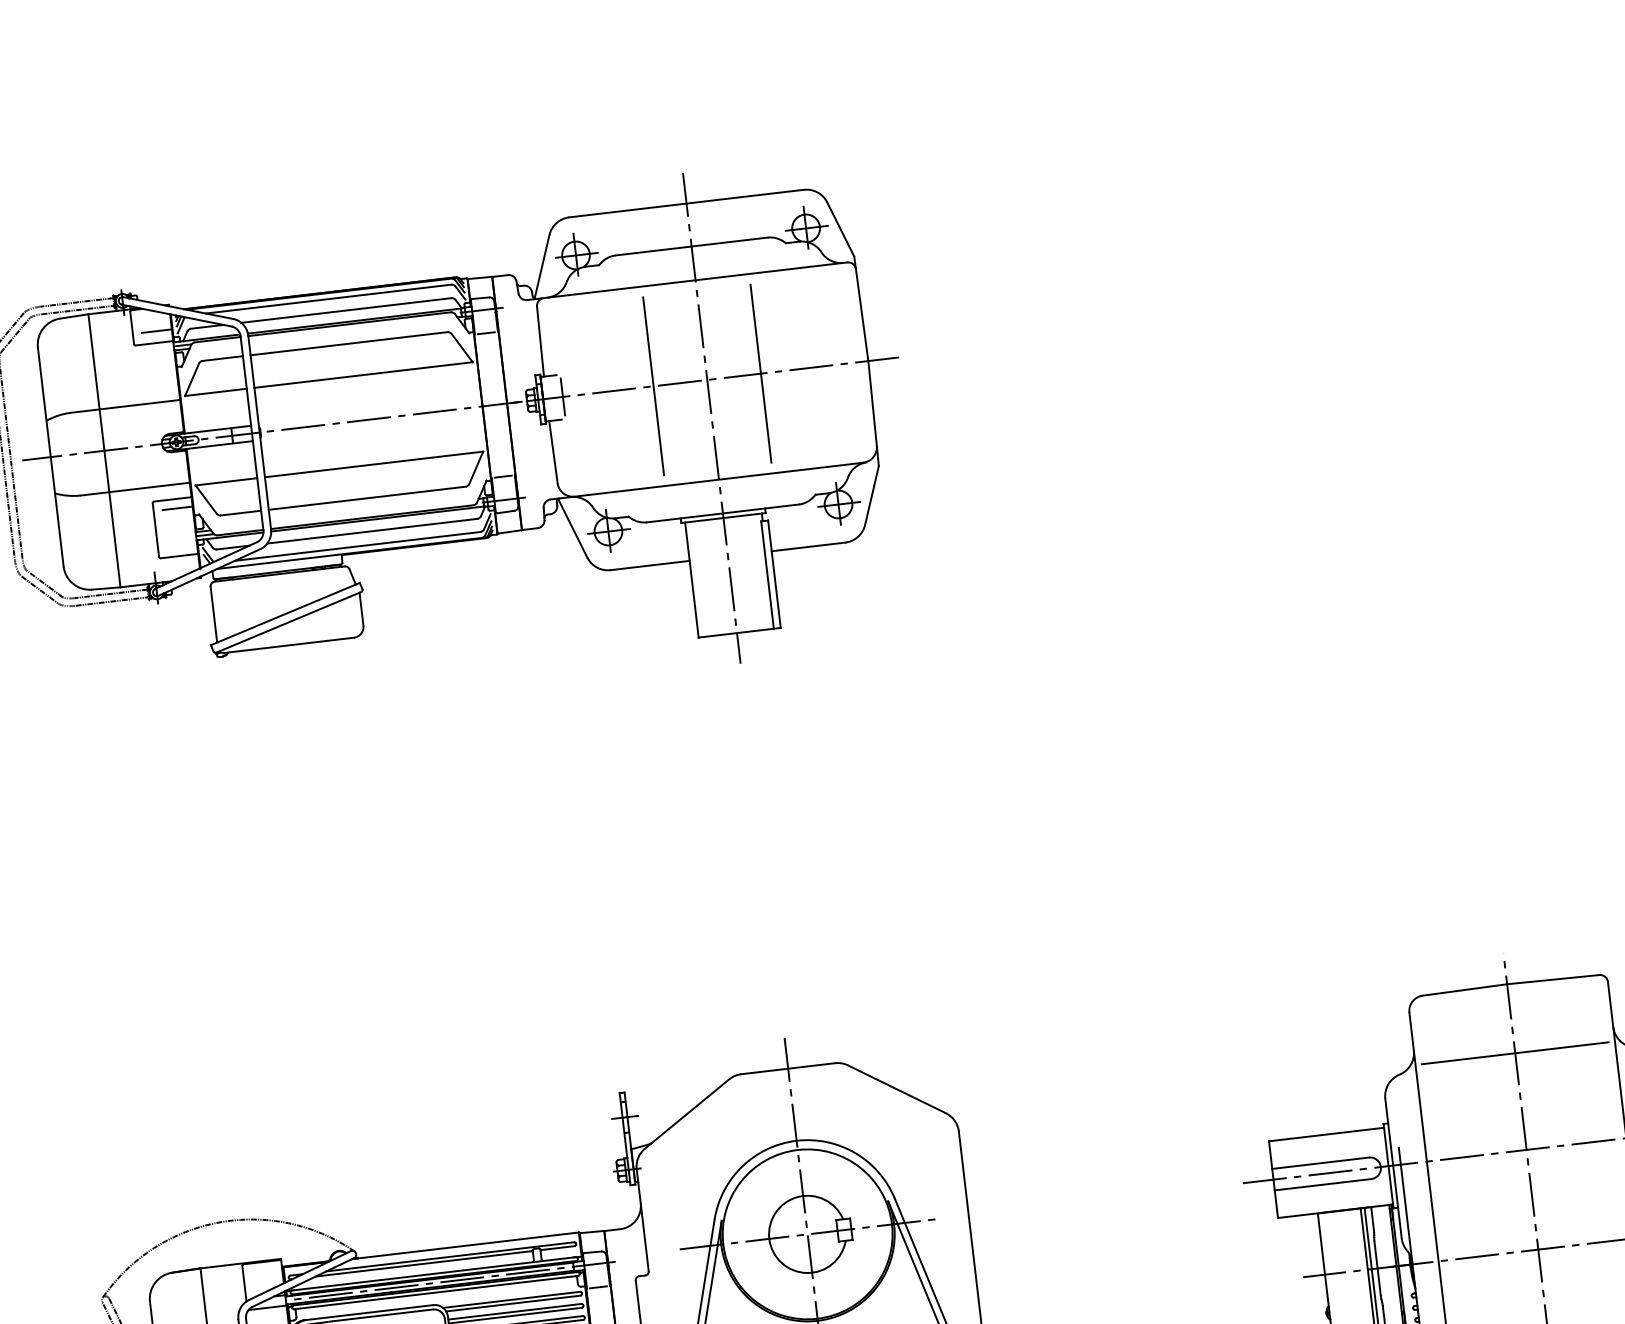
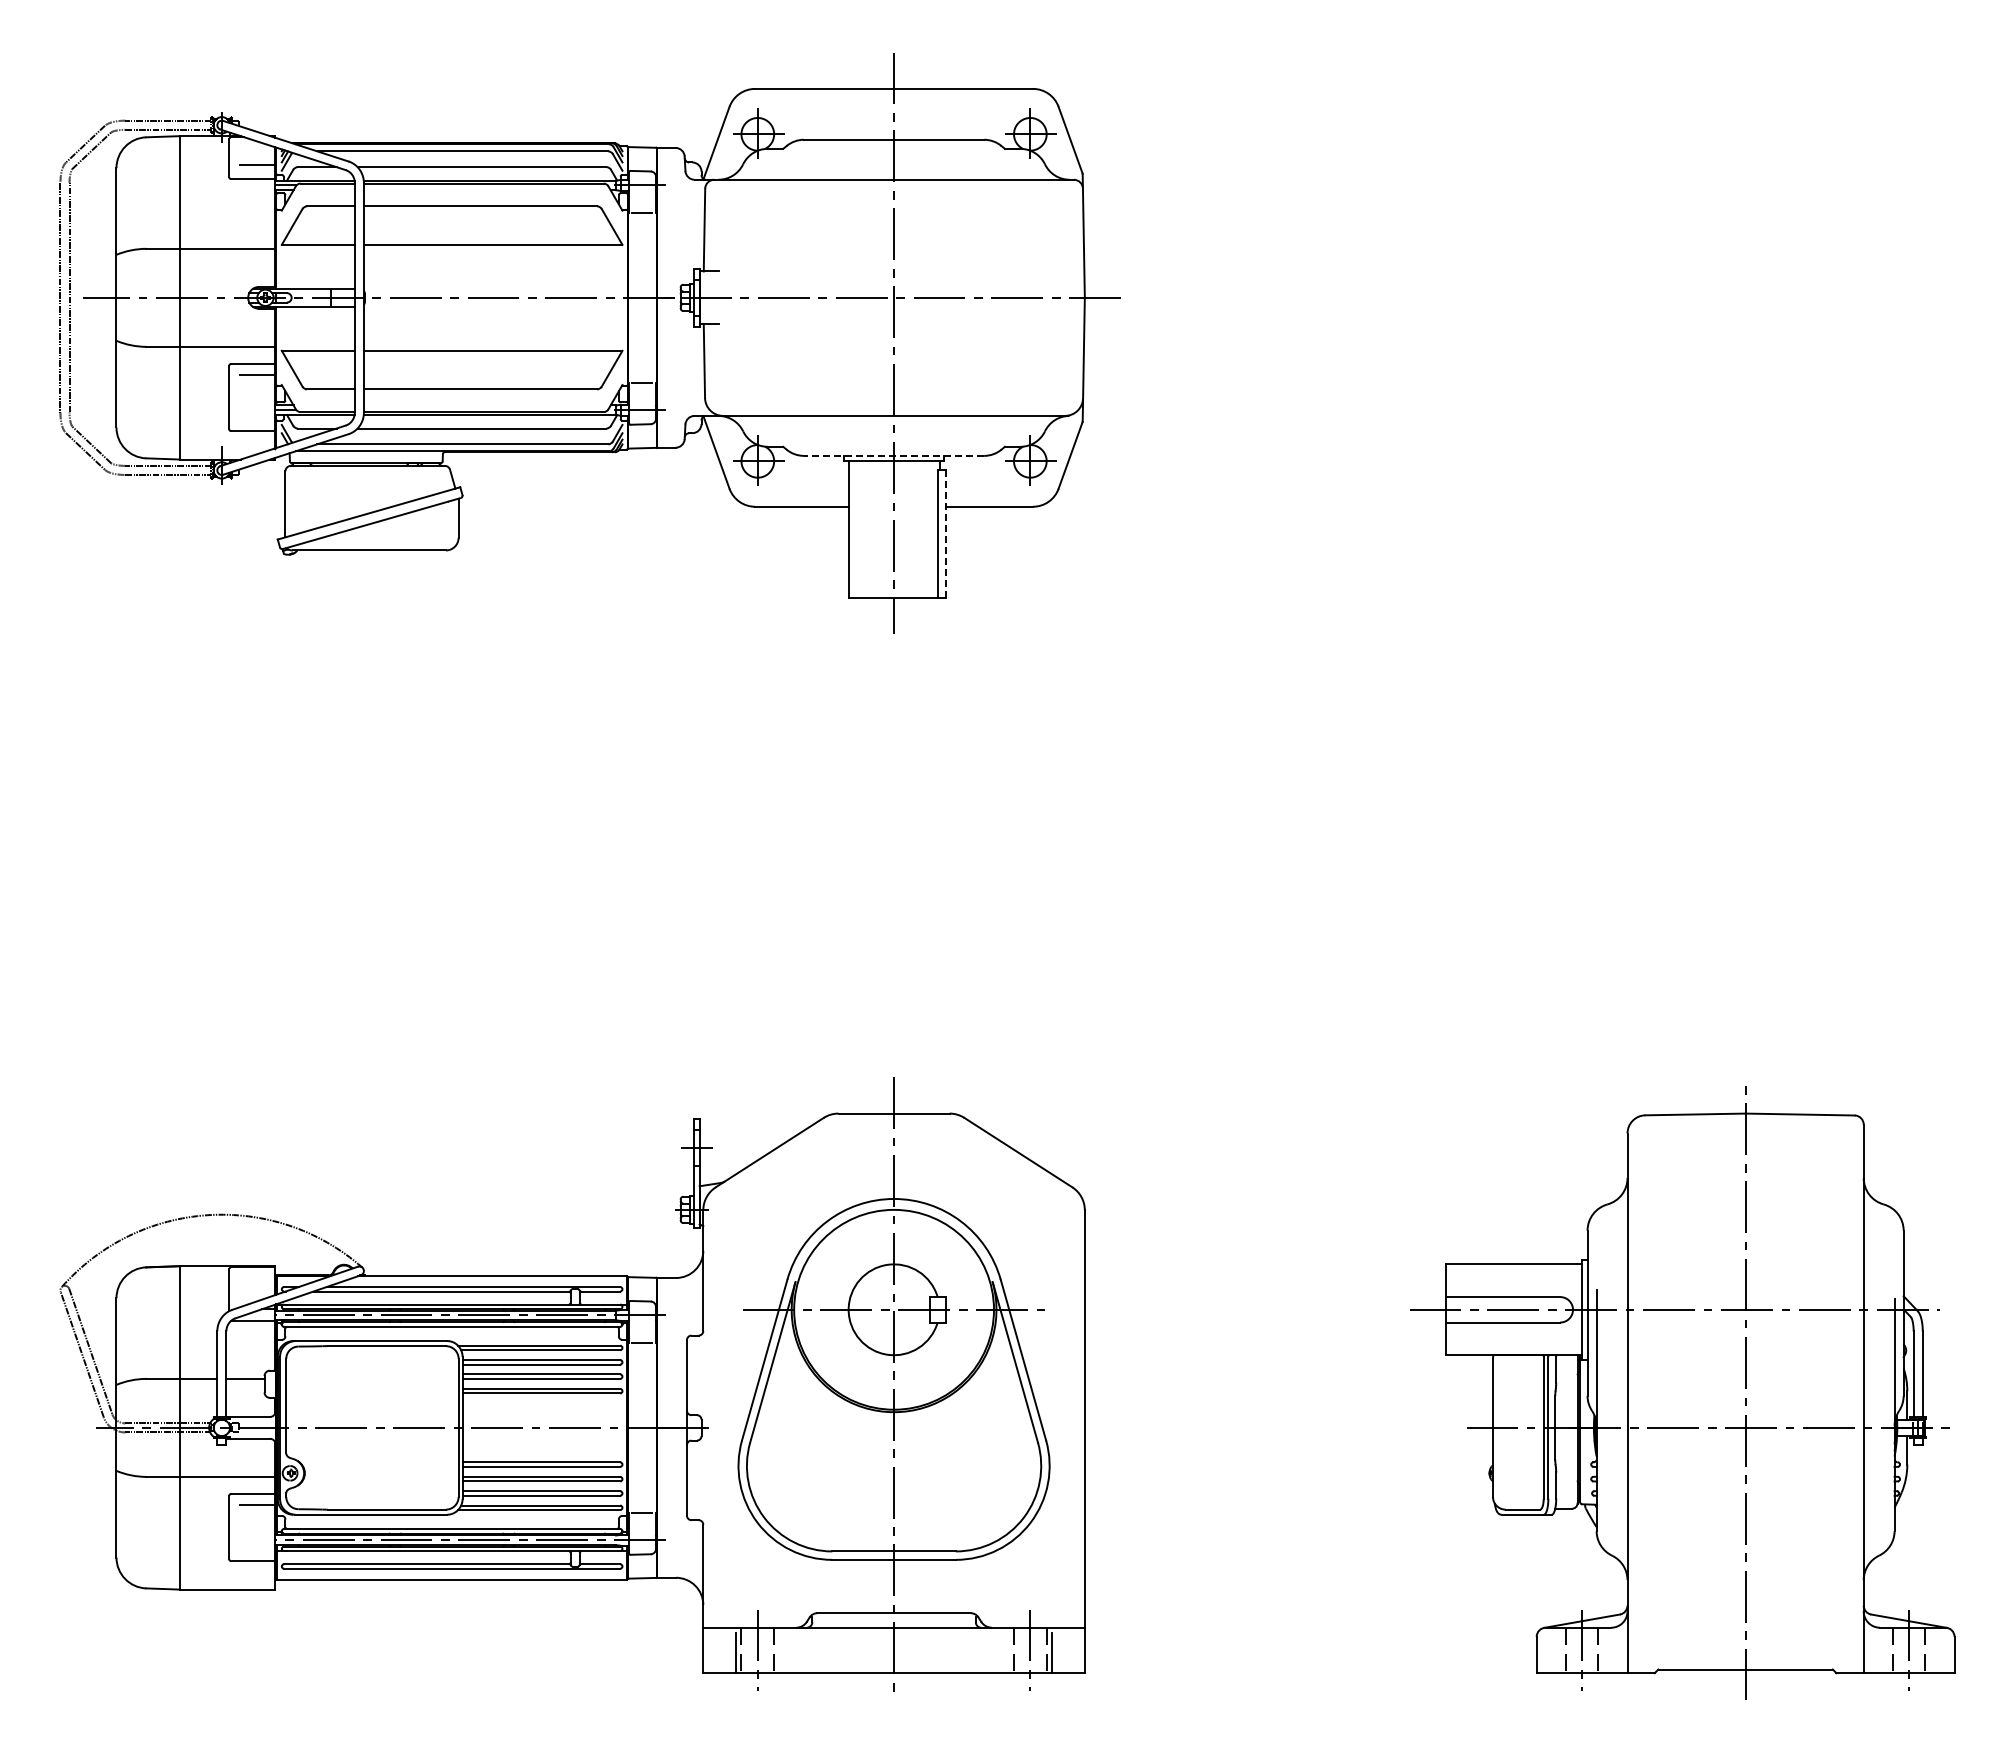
line: (760, 373) -> (957, 297), removed
line: (653, 386) -> (830, 297), removed
line: (563, 396) -> (723, 297), removed
line: (722, 513) -> (893, 455), solid -> dashed
line: (774, 574) -> (945, 534), solid -> dashed
line: (1515, 1053) -> (1745, 1195), removed

